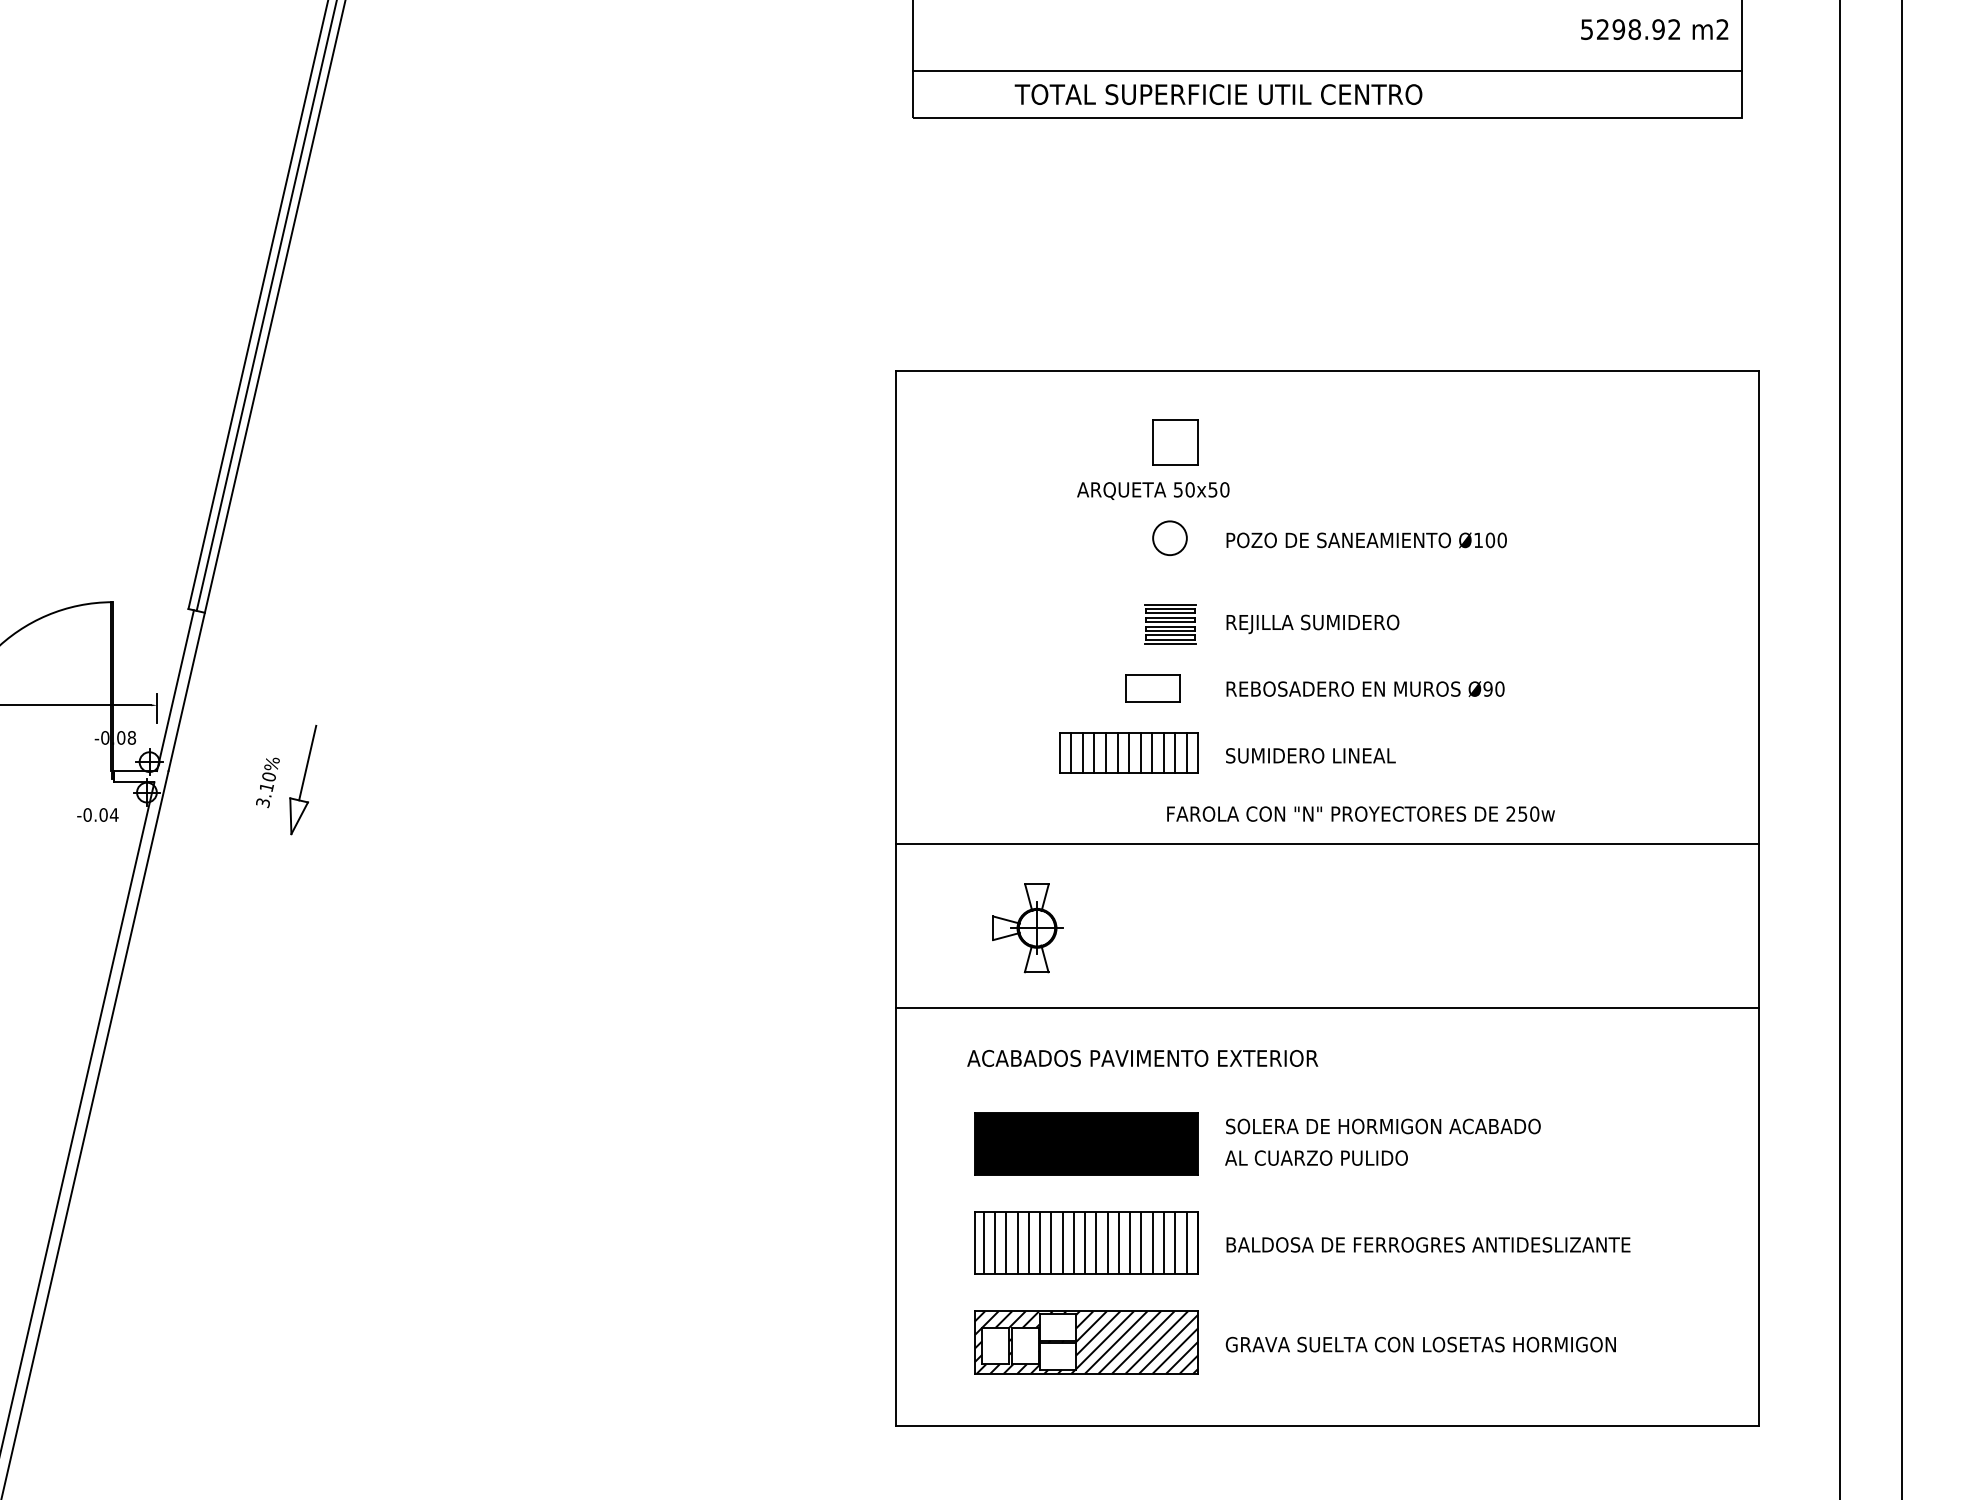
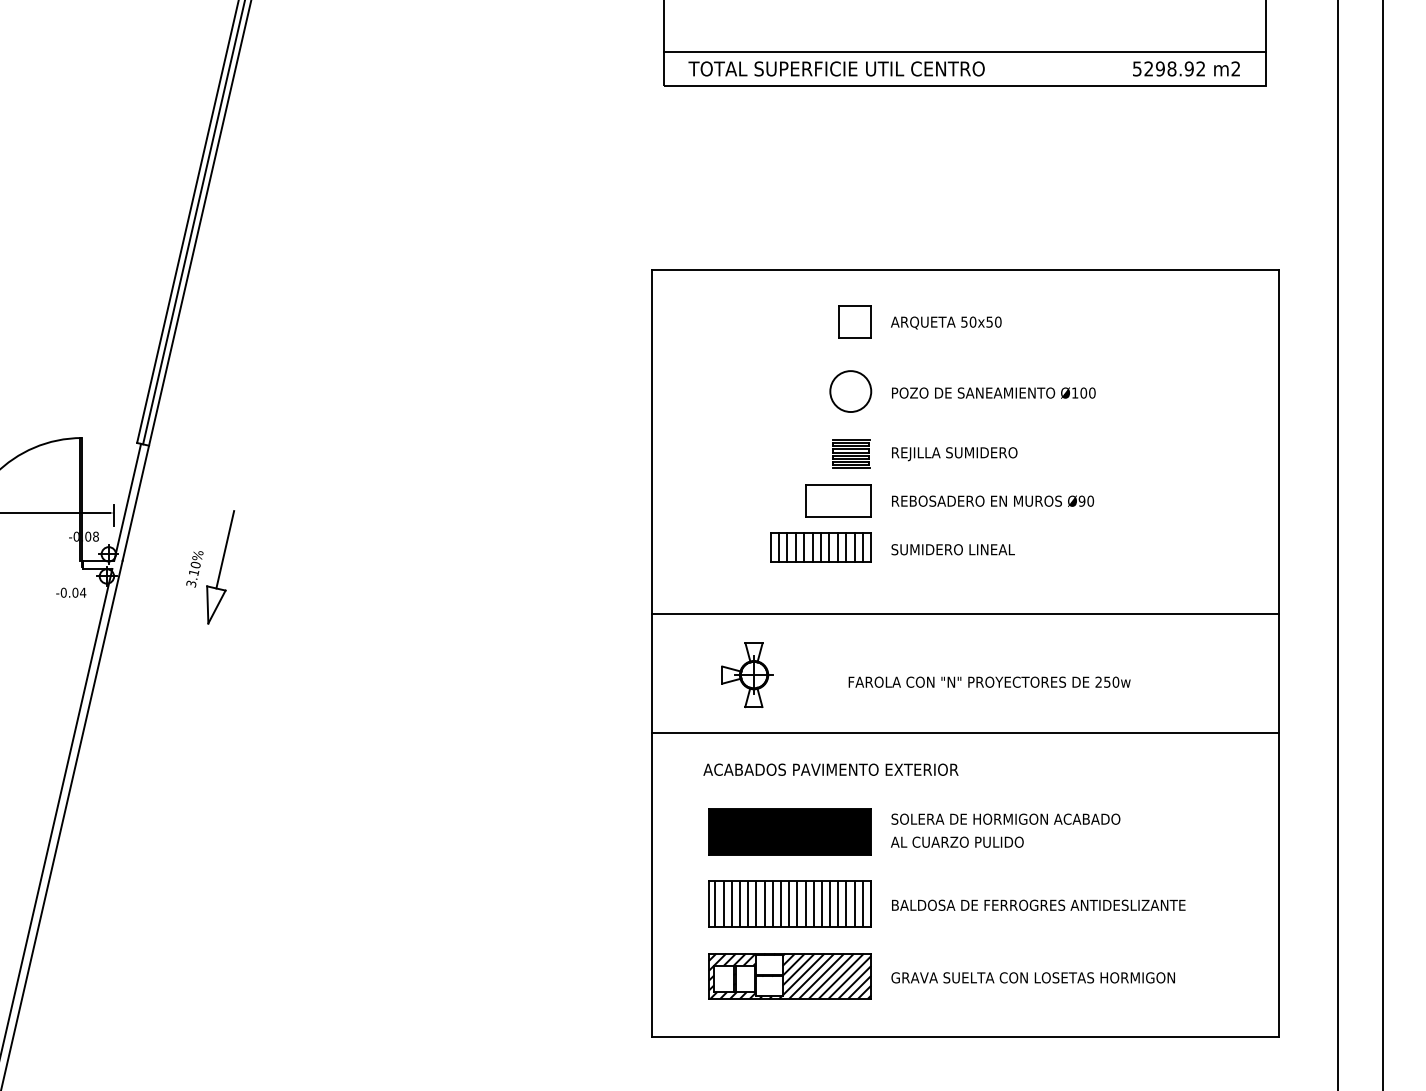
text: (1654, 29) -> (1186, 68), moved
text: (1218, 94) -> (836, 68), moved
text: (1153, 490) -> (946, 322), moved
circle: (1169, 538) -> (850, 391), size x1.67
part: (1152, 688) -> (838, 500), size x1.67
part: (302, 779) -> (220, 566), size x1.43
text: (1360, 813) -> (989, 681), moved

